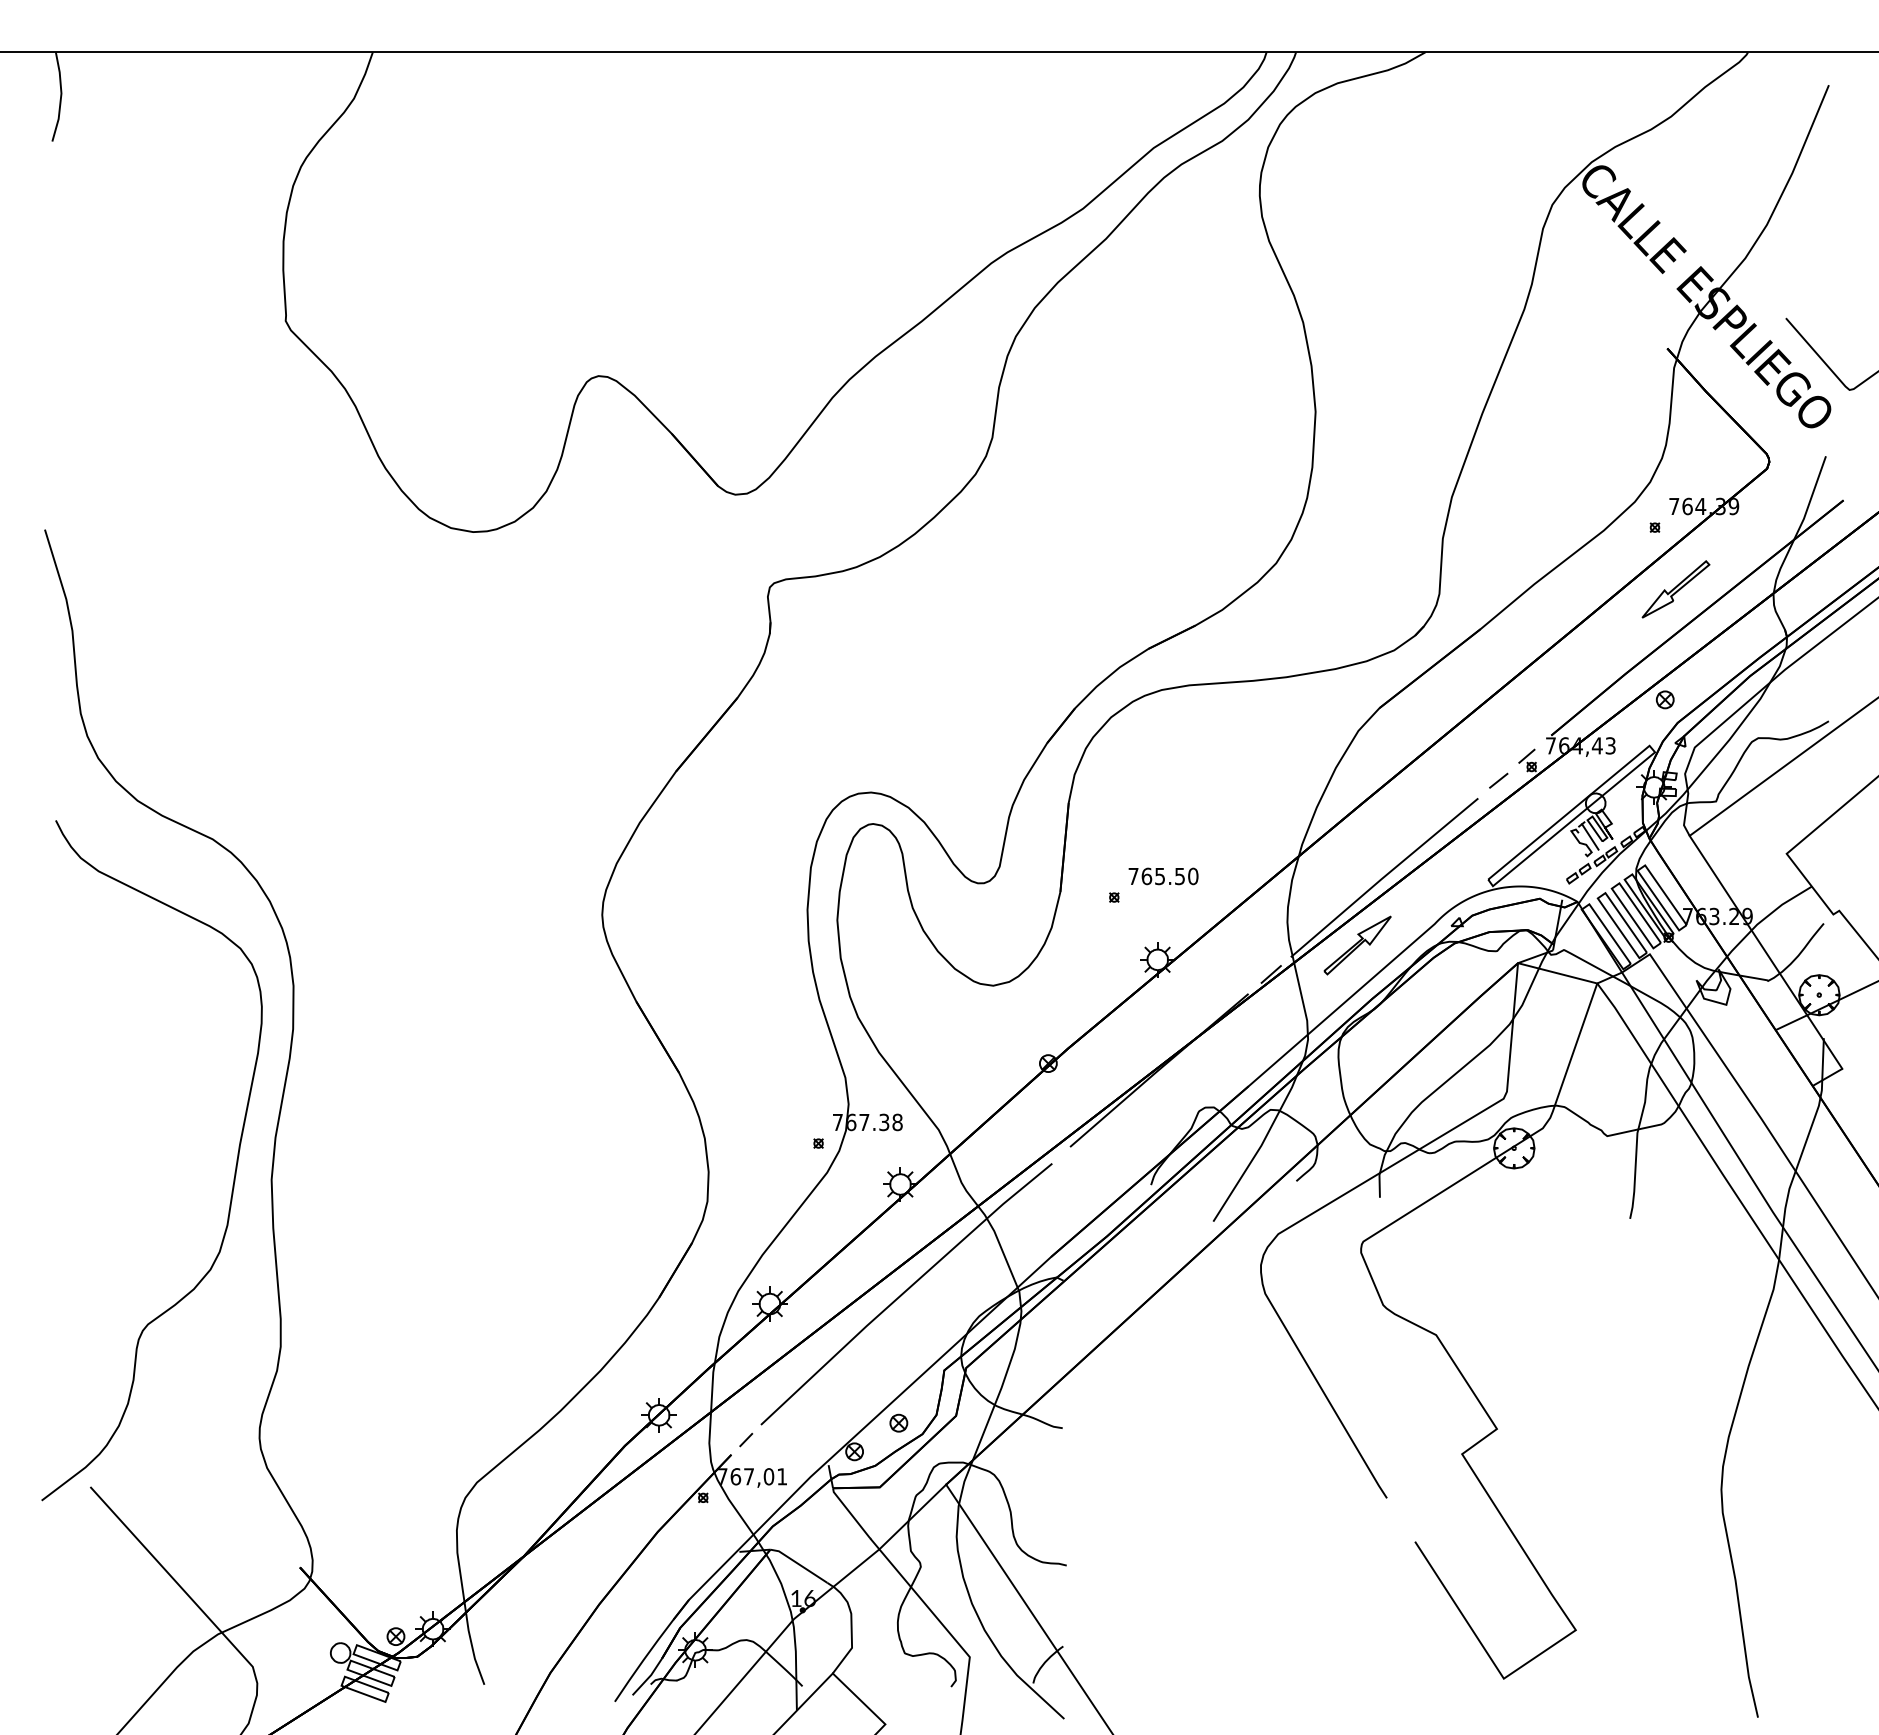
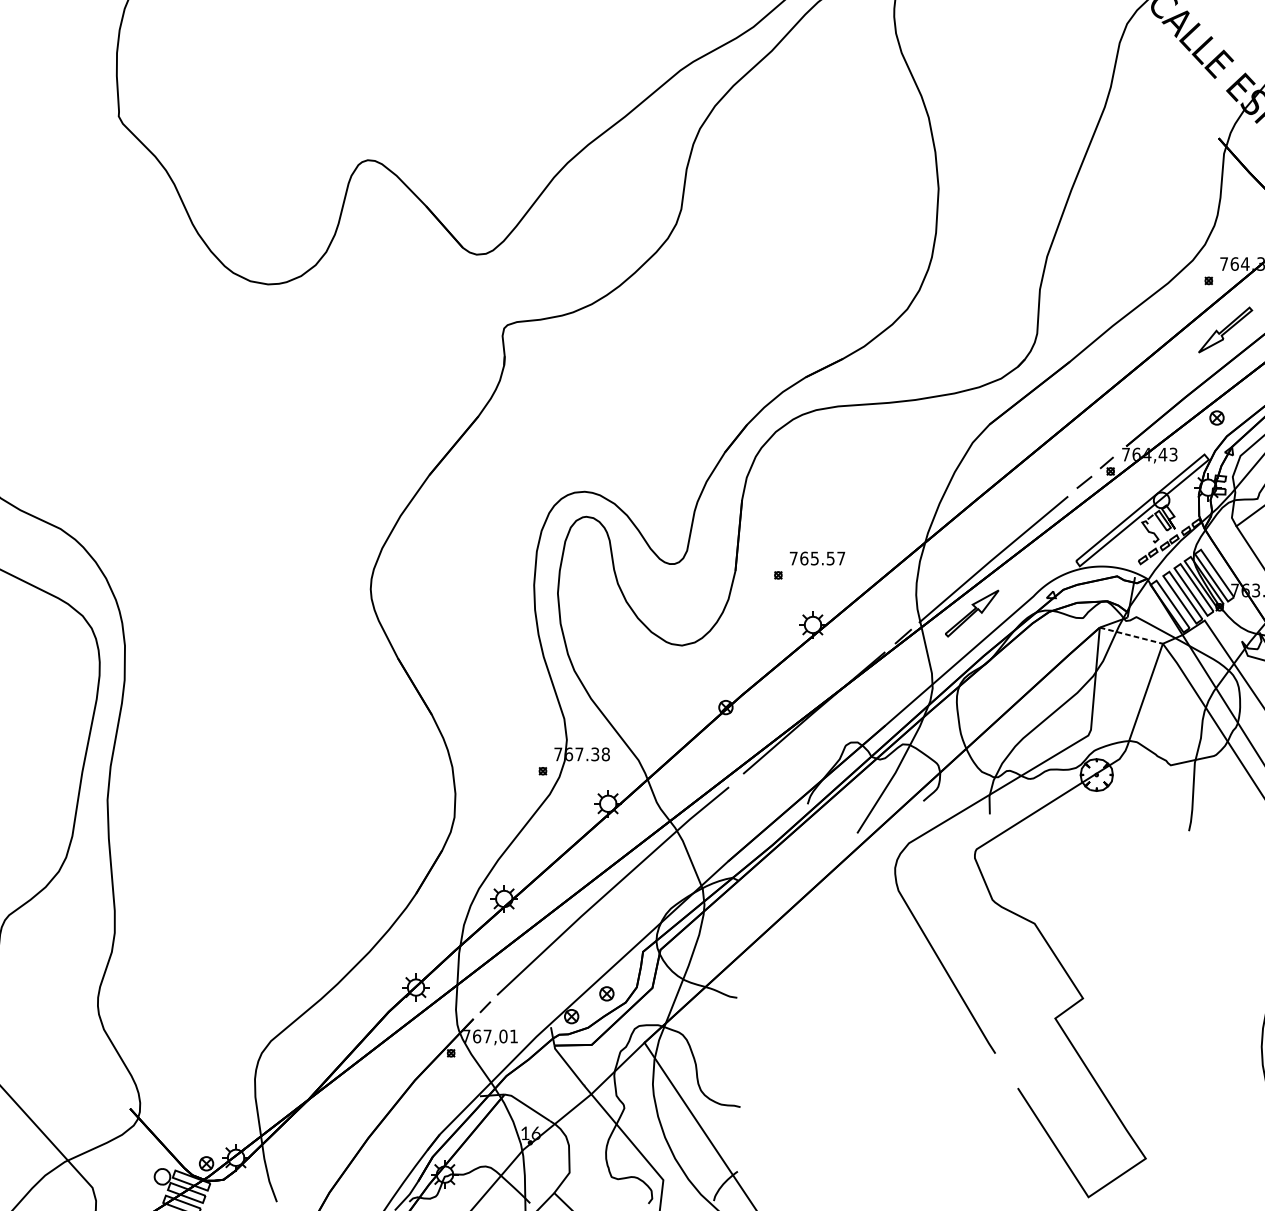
line: (1590, 836) -> (1157, 526), removed
text: (1193, 876) -> (841, 558), 765.50 -> 765.57
line: (1557, 973) -> (1131, 635), solid -> dashed

